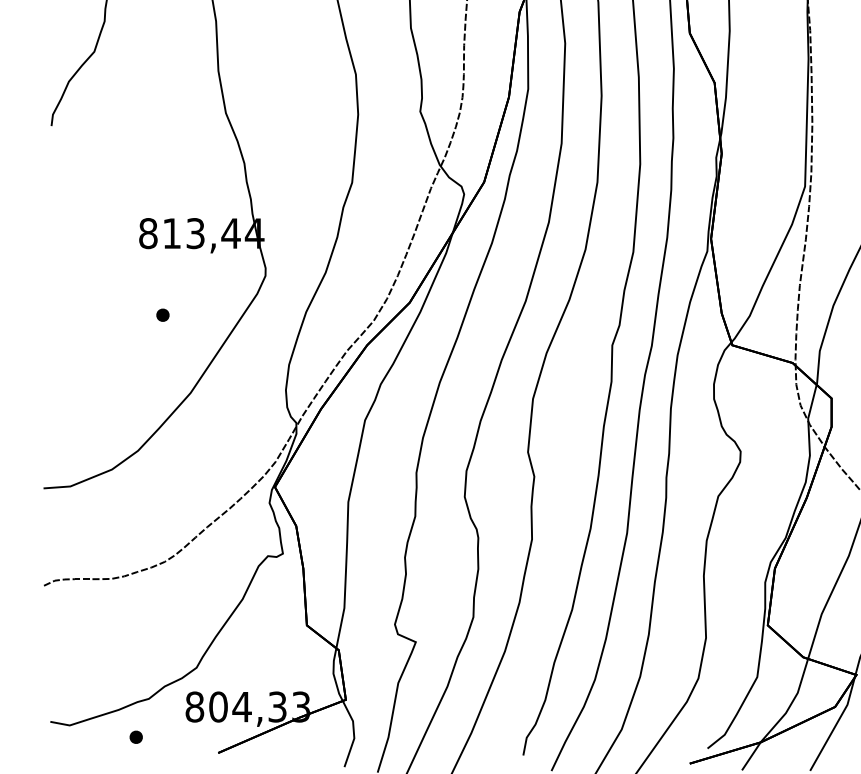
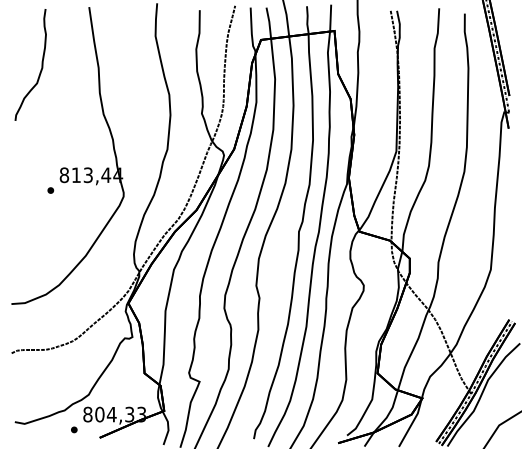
part: (162, 315) -> (50, 190), moved
part: (136, 736) -> (74, 429), moved

